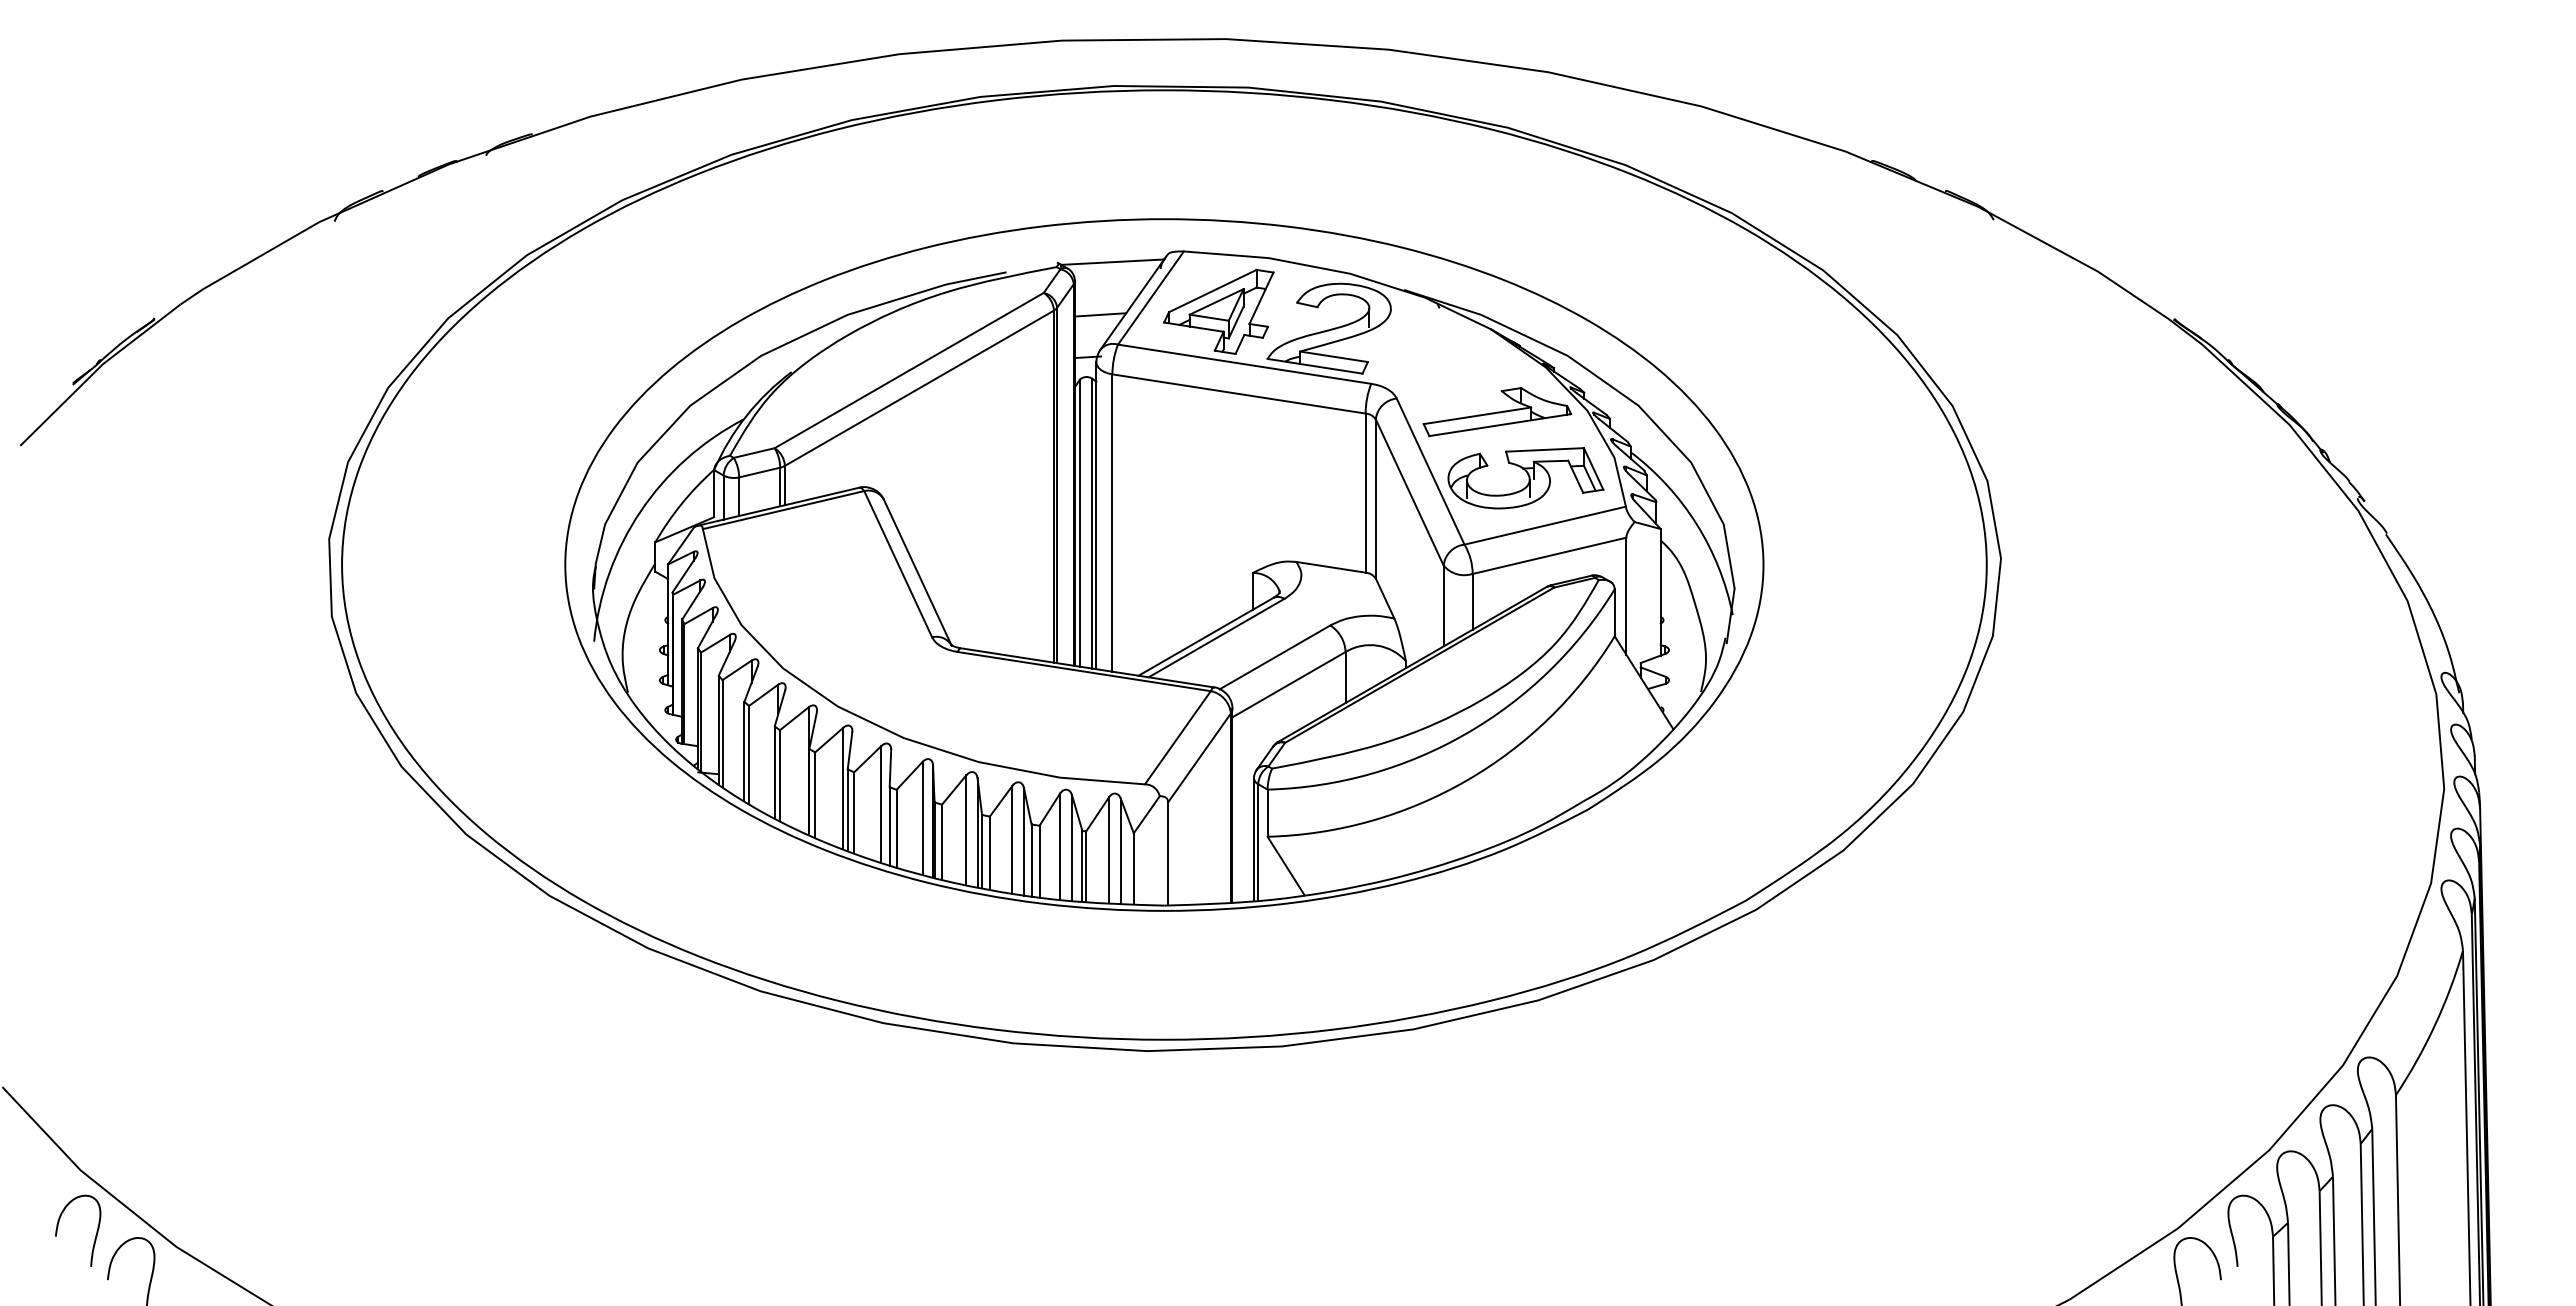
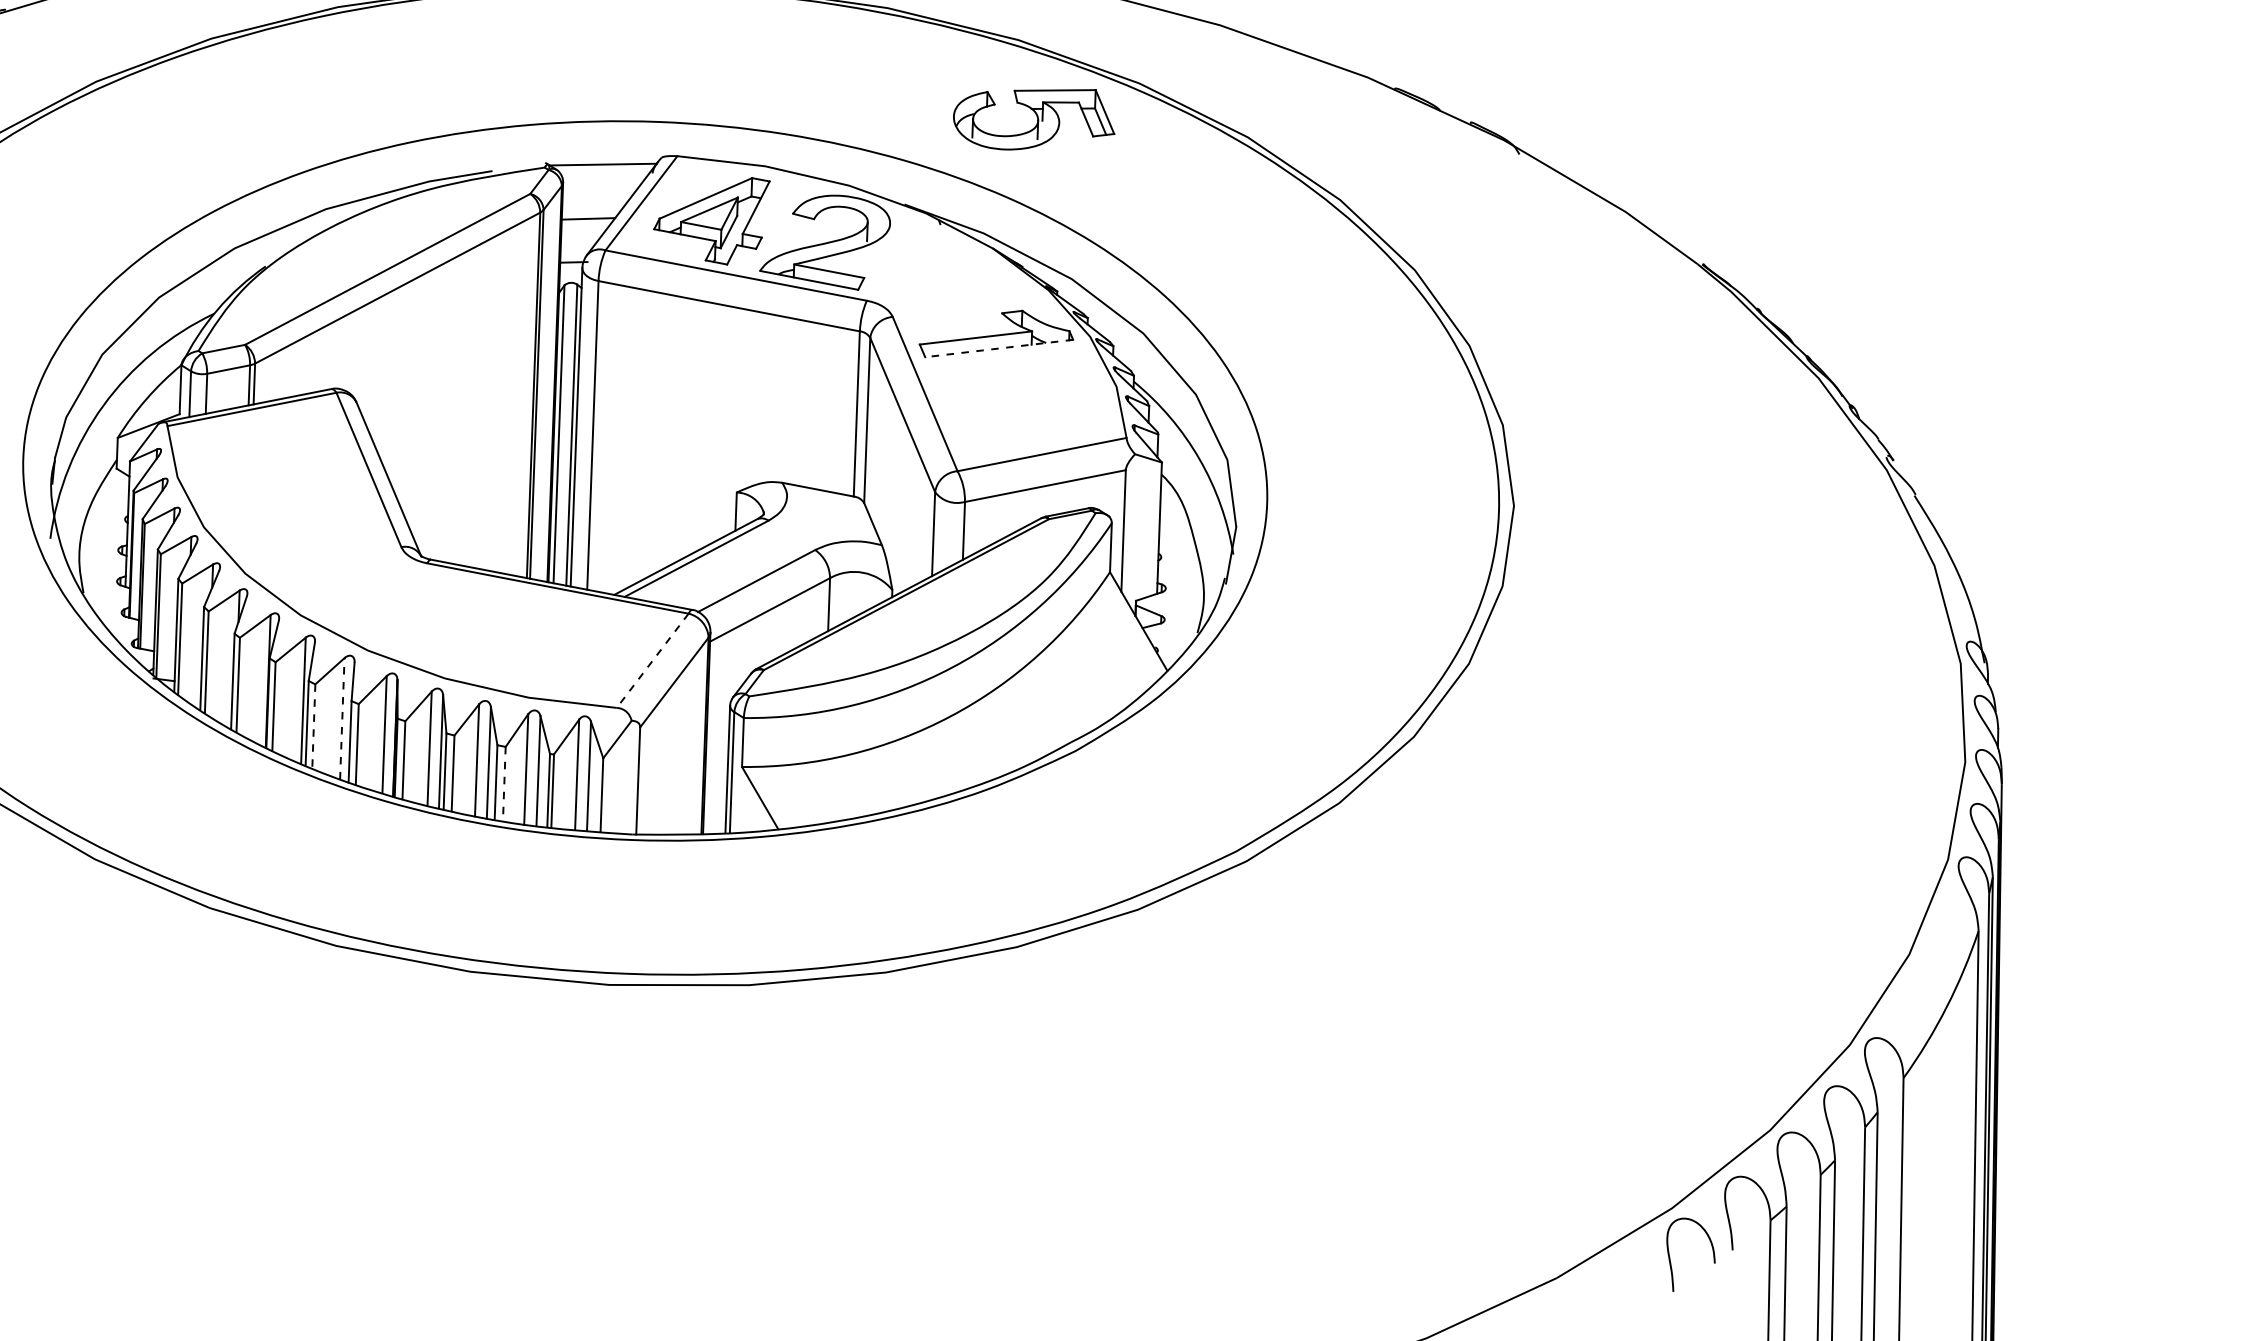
line: (1500, 425) -> (999, 348), solid -> dashed
part: (1525, 478) -> (1033, 119), moved
line: (1177, 738) -> (652, 661), solid -> dashed
line: (881, 803) -> (342, 717), solid -> dashed
line: (854, 813) -> (314, 727), solid -> dashed
line: (1039, 861) -> (504, 783), solid -> dashed

